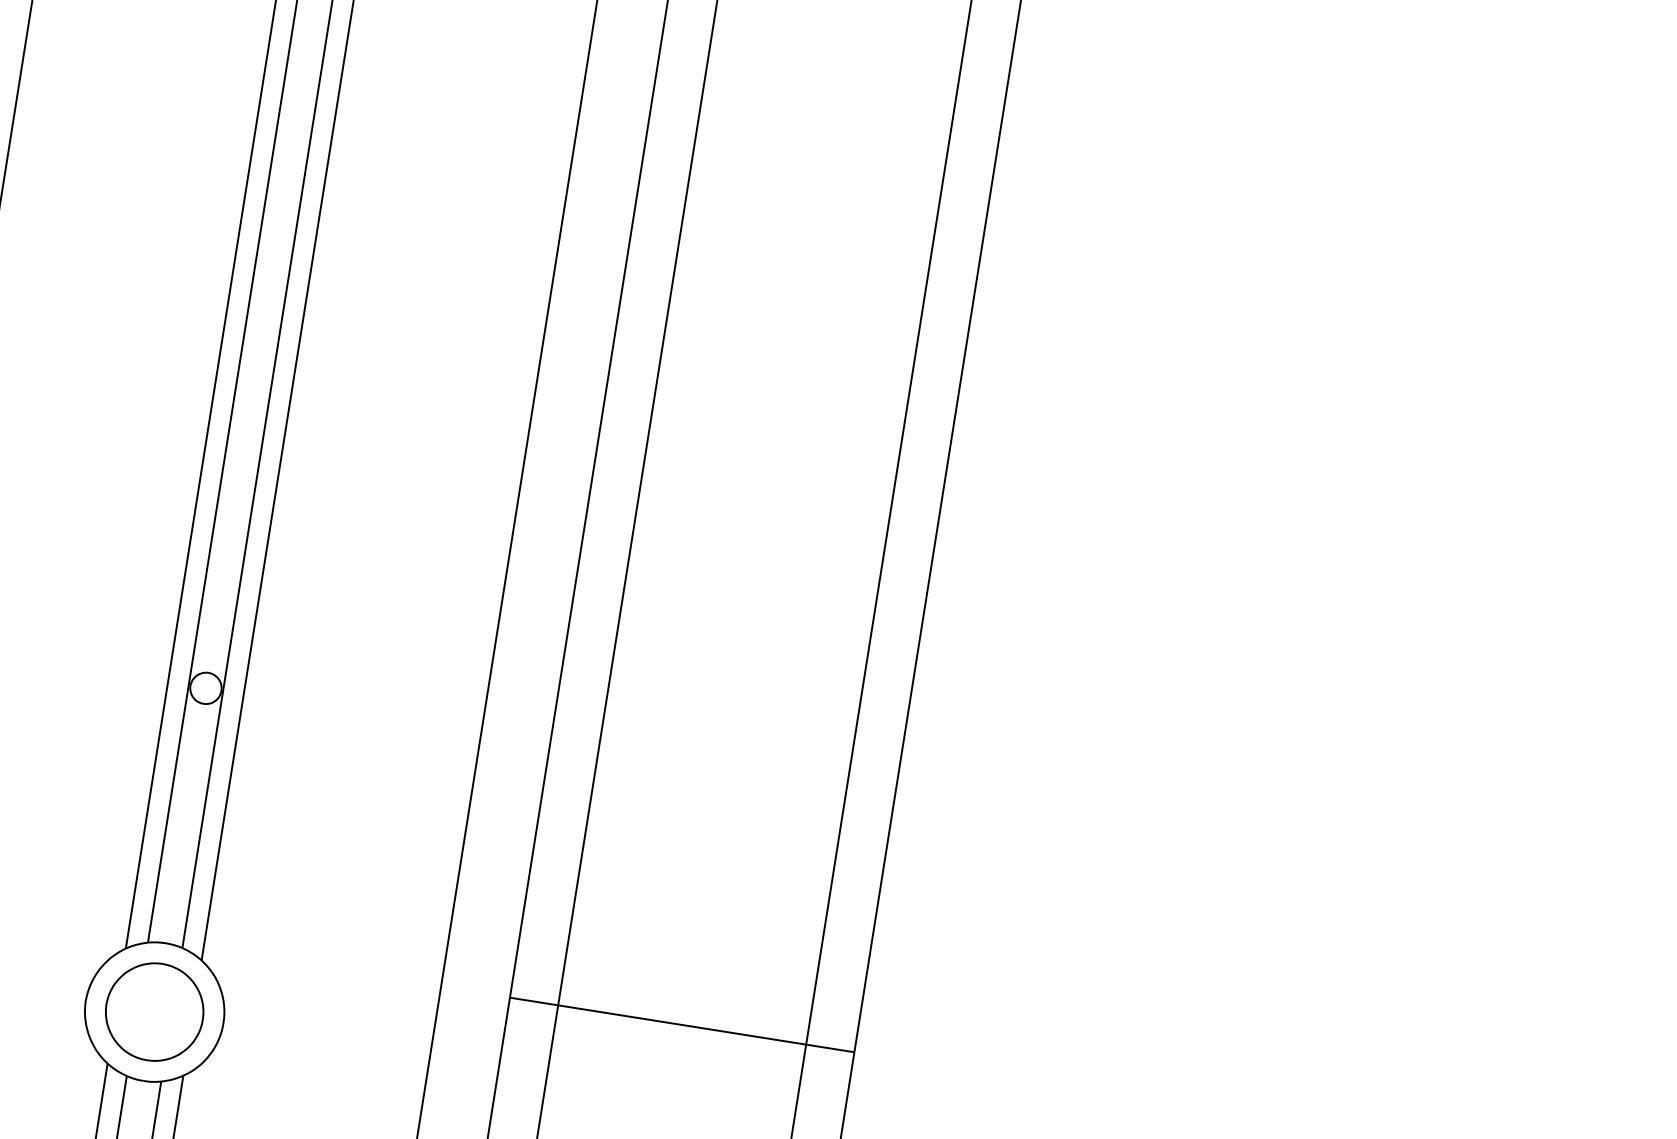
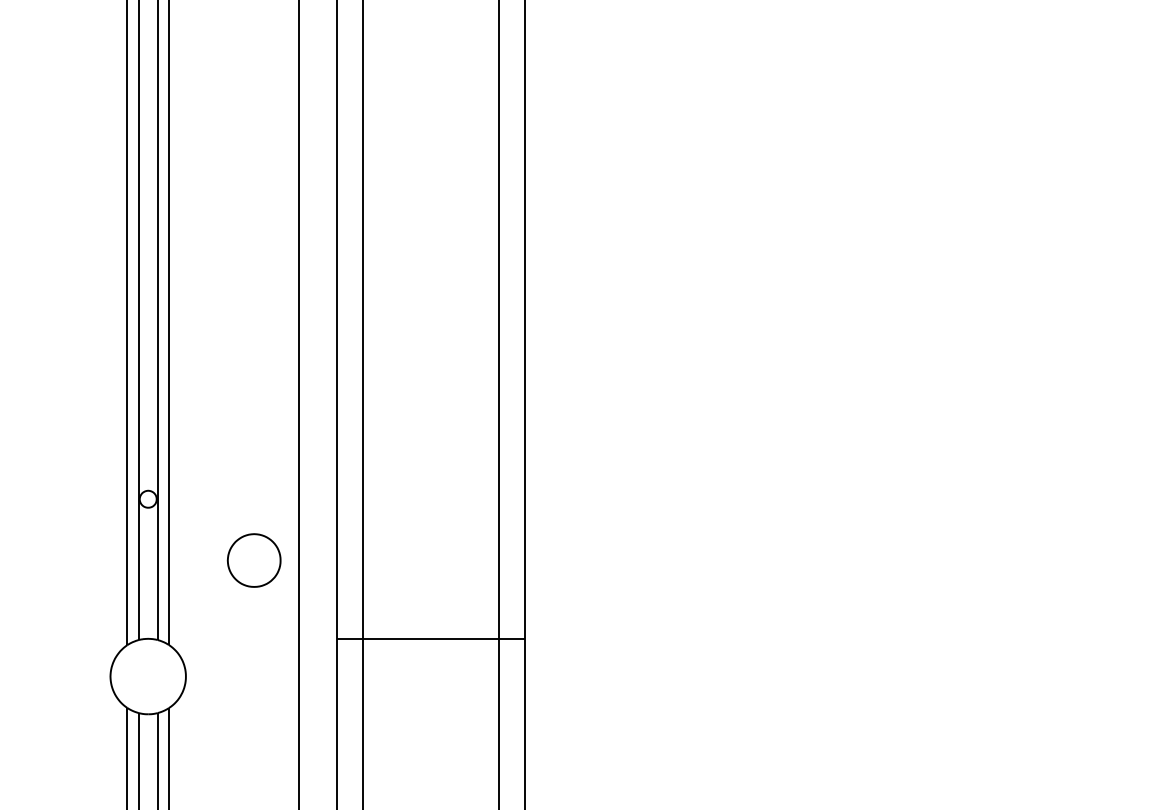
part: (153, 1011) -> (253, 560), moved

